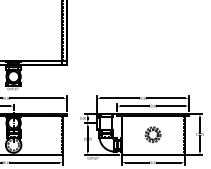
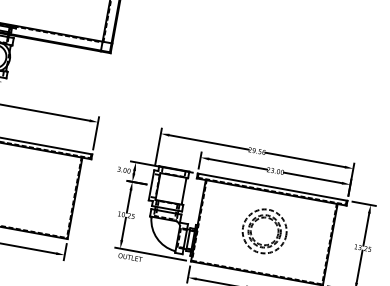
part: (152, 134) -> (263, 230), size x1.4

